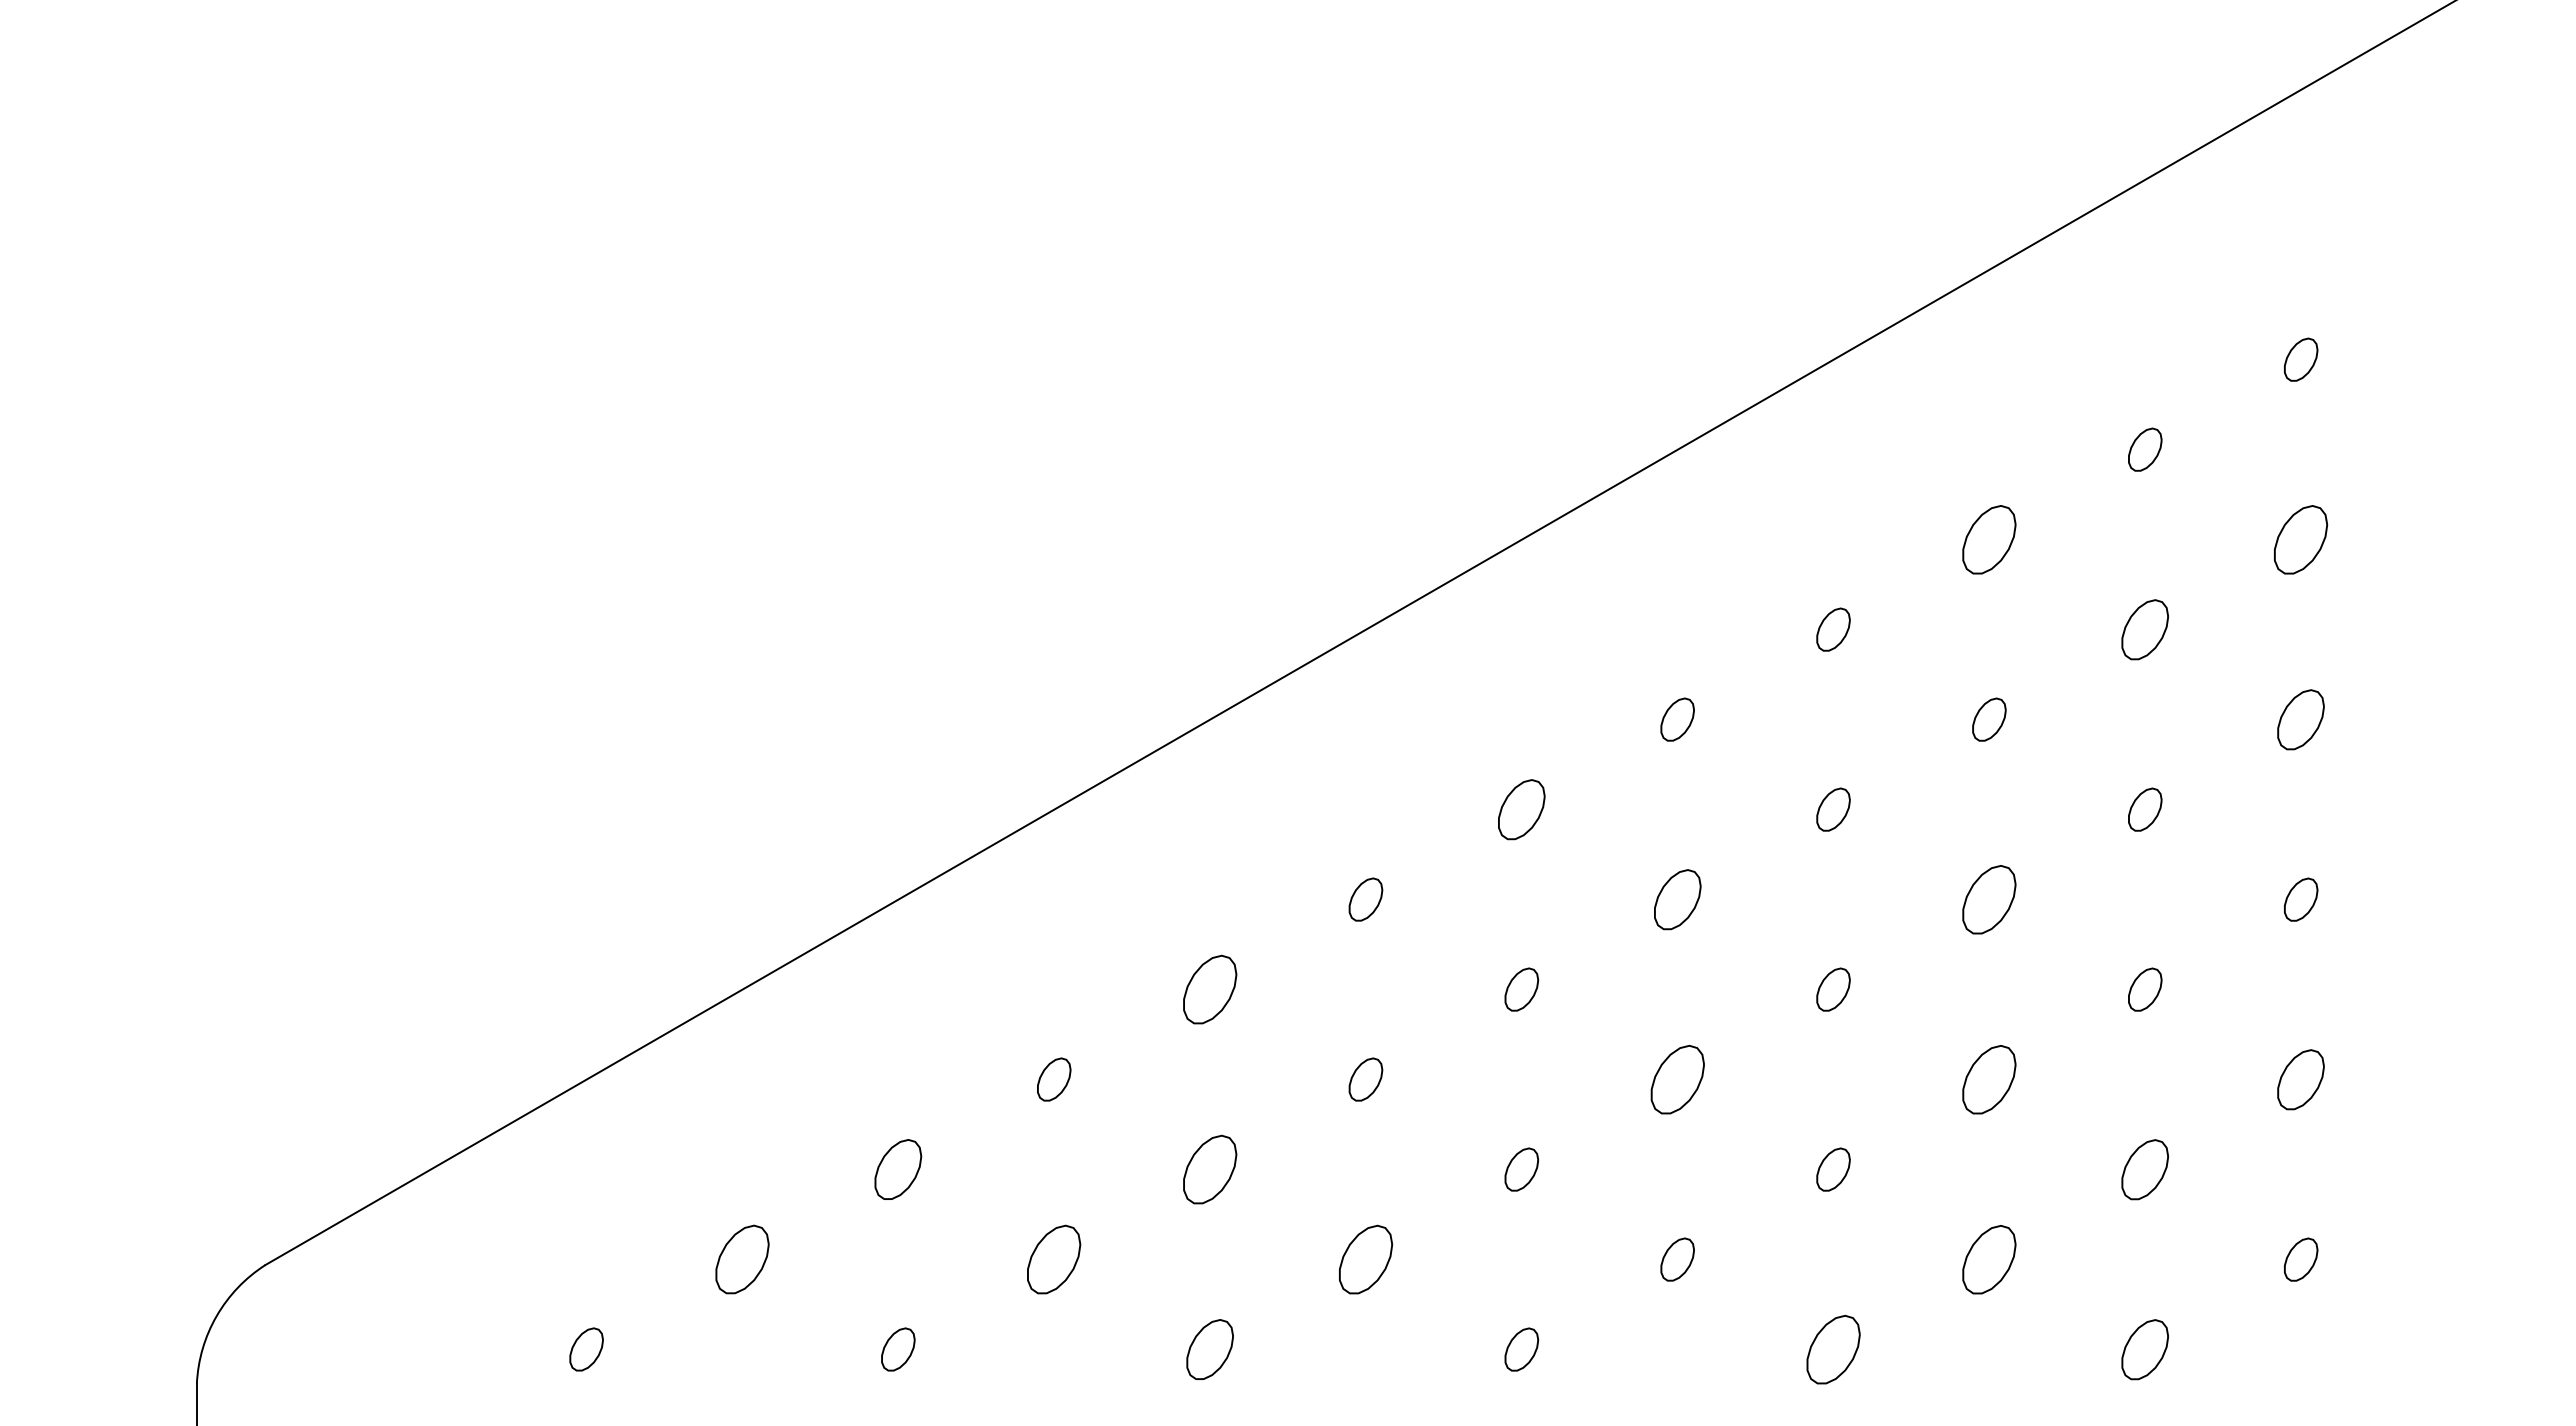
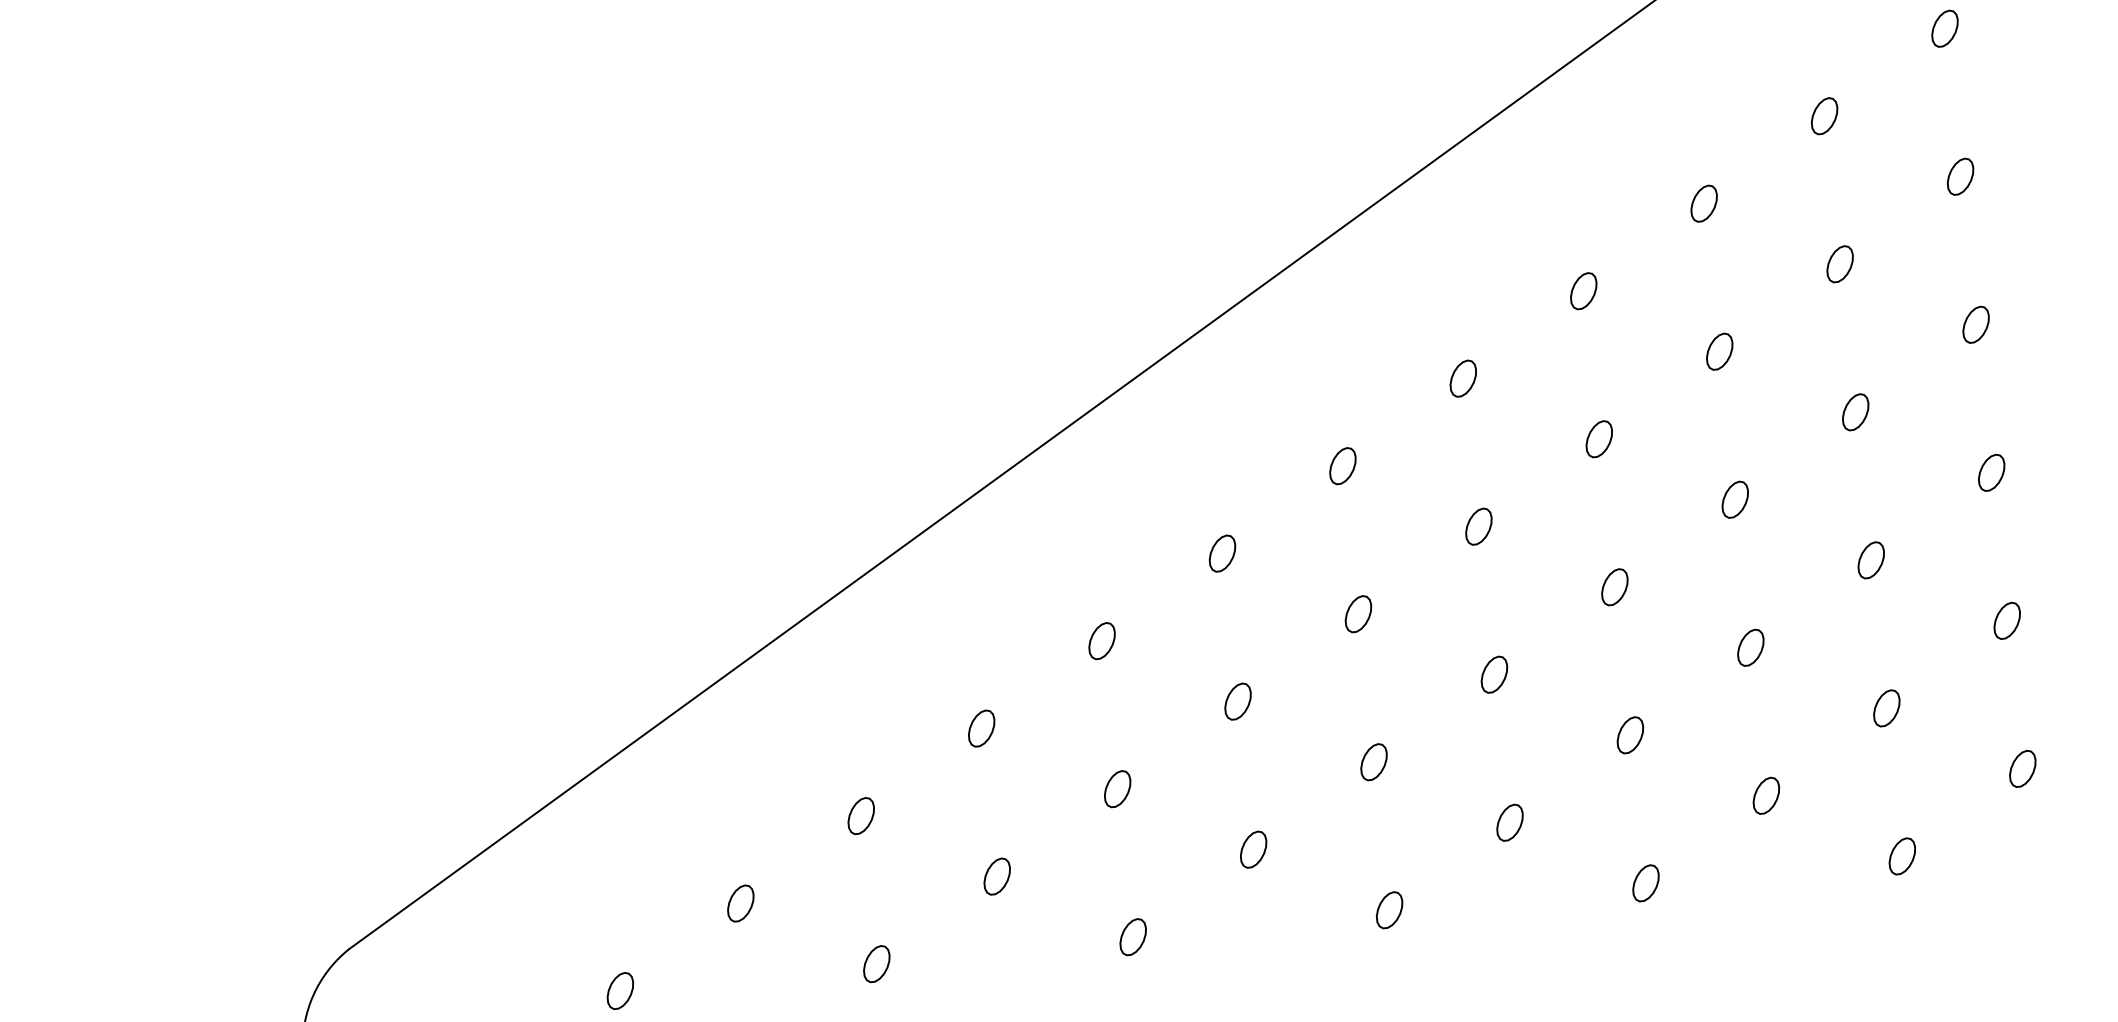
part: (1989, 539) -> (1704, 203), size x0.62
part: (2301, 539) -> (1960, 176), size x0.62
part: (2145, 629) -> (1840, 264), size x0.71
part: (2301, 719) -> (1976, 324), size x0.71
part: (1521, 809) -> (1342, 465), size x0.71
part: (1677, 899) -> (1478, 526), size x0.71
part: (1989, 899) -> (1735, 499), size x0.62
part: (1209, 989) -> (1101, 641), size x0.62
part: (1677, 1079) -> (1494, 674), size x0.62
part: (1989, 1079) -> (1750, 647), size x0.62
part: (2301, 1079) -> (2007, 620), size x0.71
part: (898, 1169) -> (861, 815), size x0.71
part: (1209, 1169) -> (1117, 789), size x0.62
part: (2145, 1169) -> (1887, 708), size x0.71
part: (742, 1259) -> (740, 903), size x0.62
part: (1054, 1259) -> (997, 876), size x0.62
part: (1365, 1259) -> (1253, 849), size x0.62
part: (1989, 1259) -> (1766, 795), size x0.62
part: (1209, 1349) -> (1132, 937), size x0.71
part: (1833, 1349) -> (1646, 883), size x0.62
part: (2145, 1349) -> (1902, 856), size x0.71

